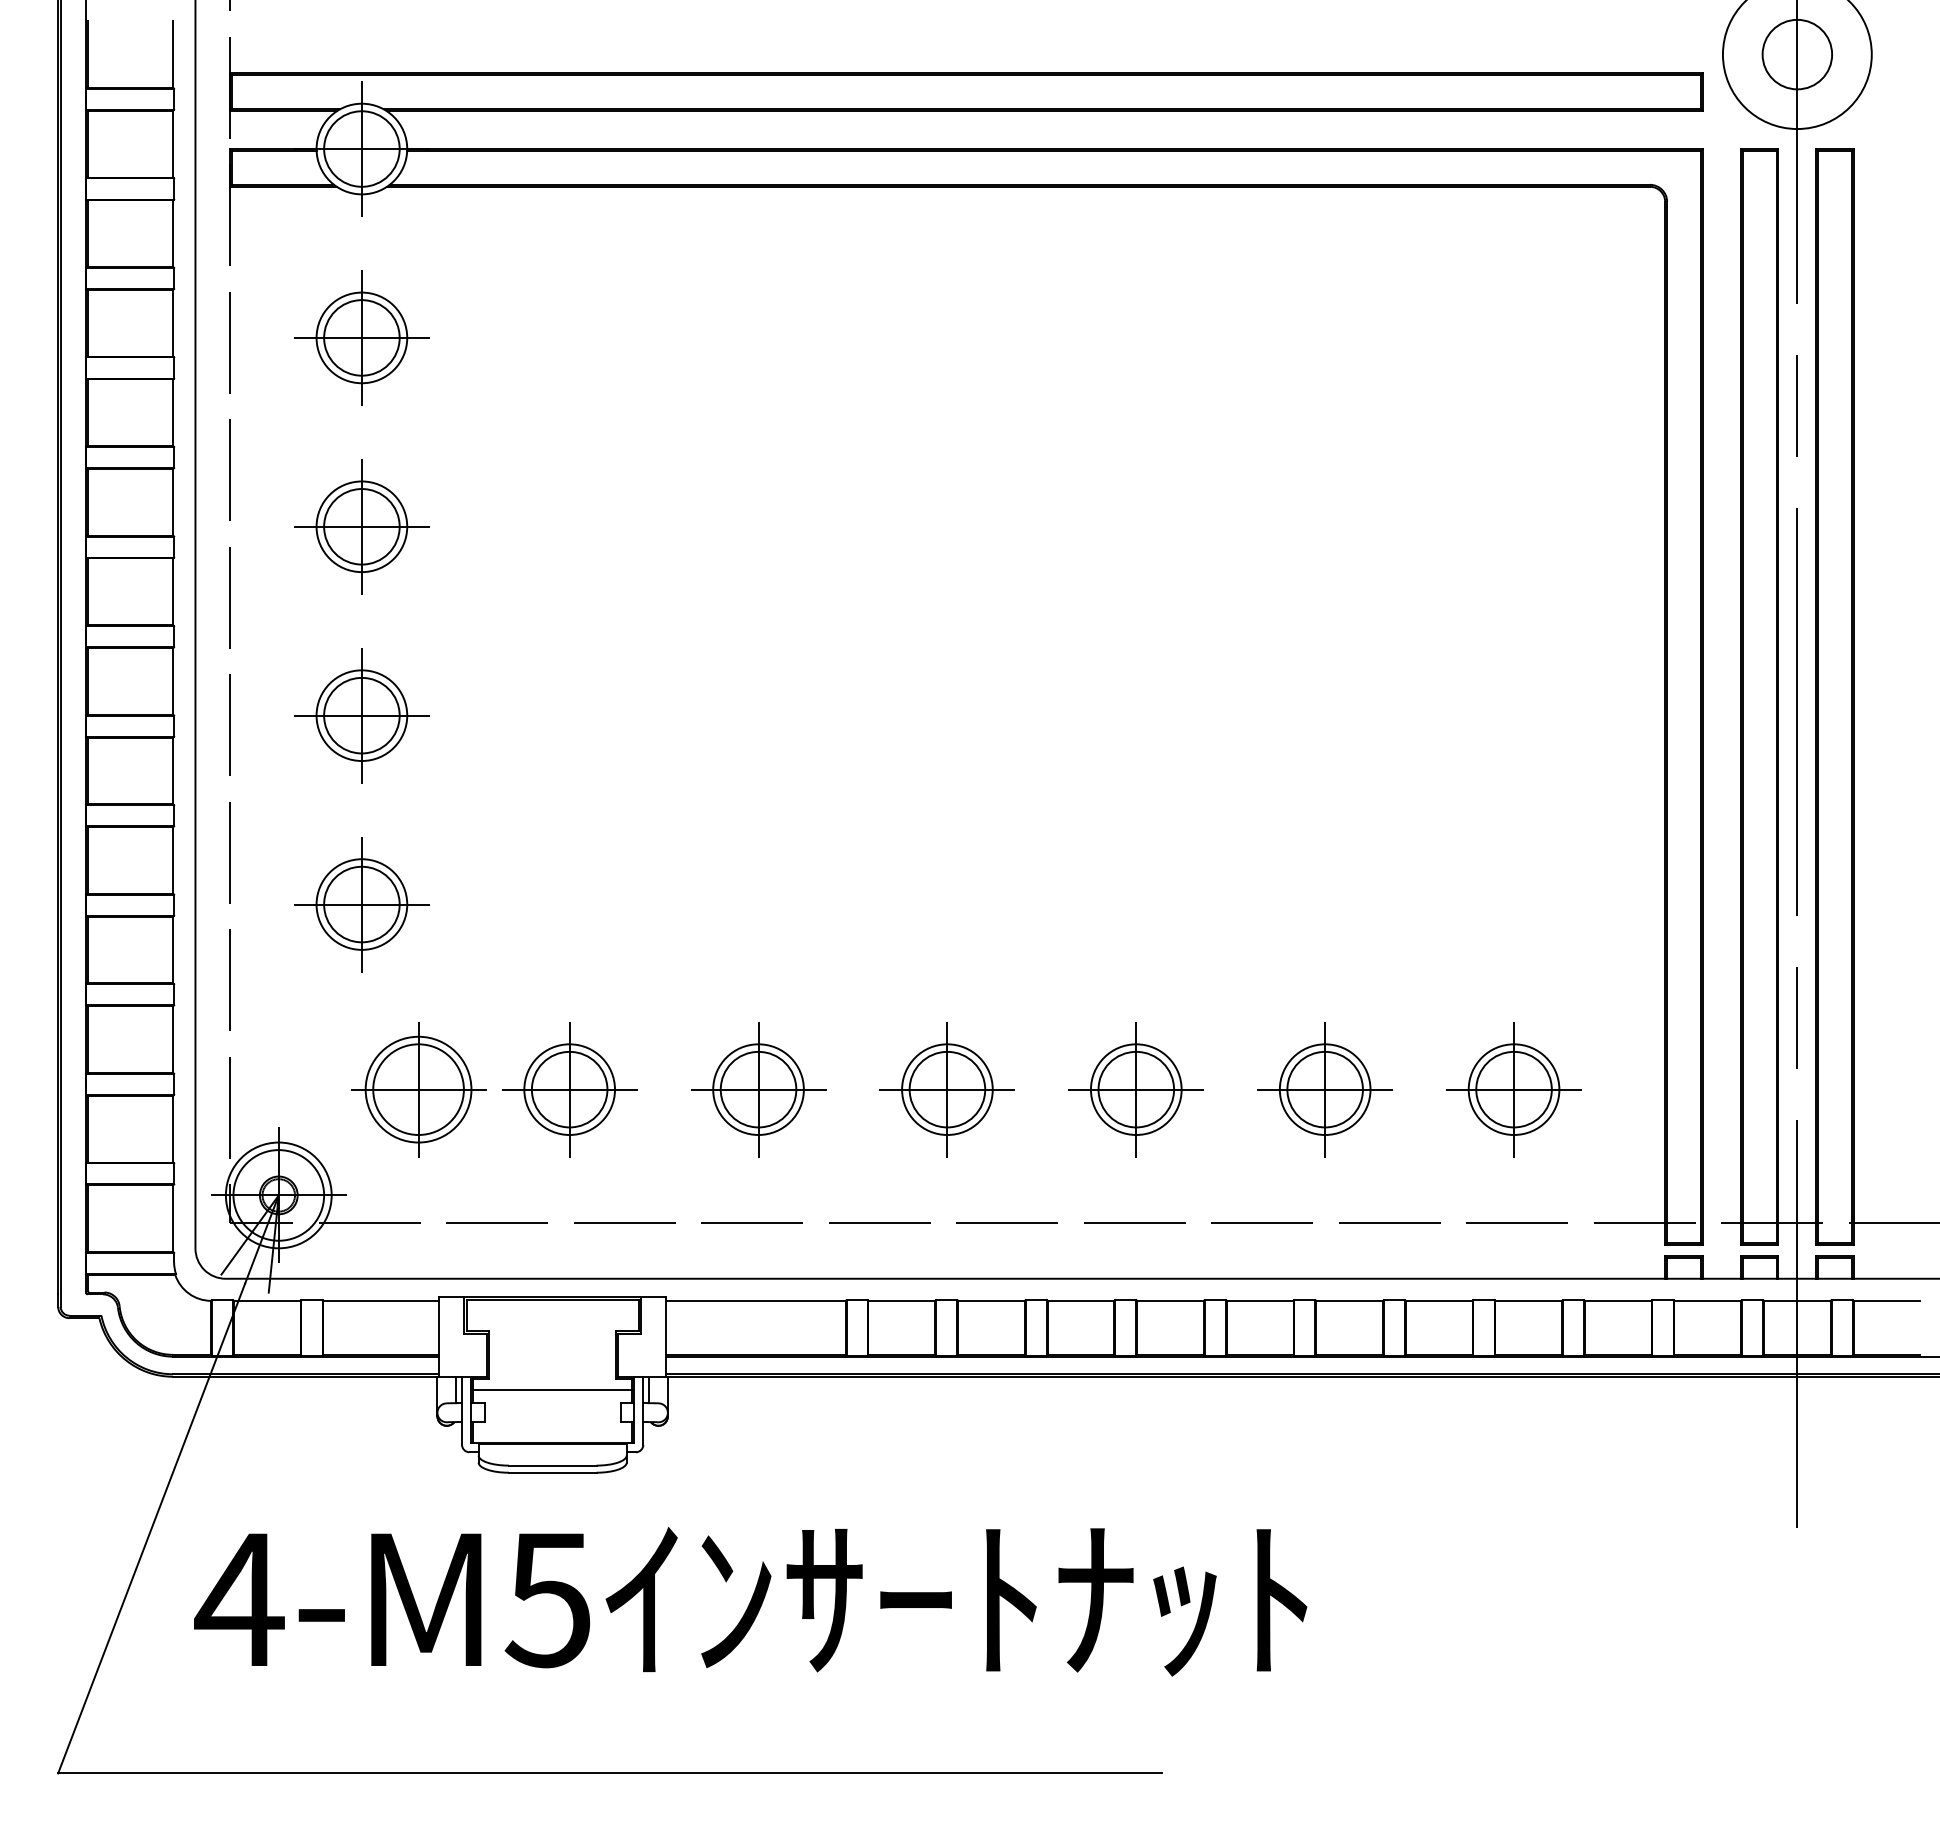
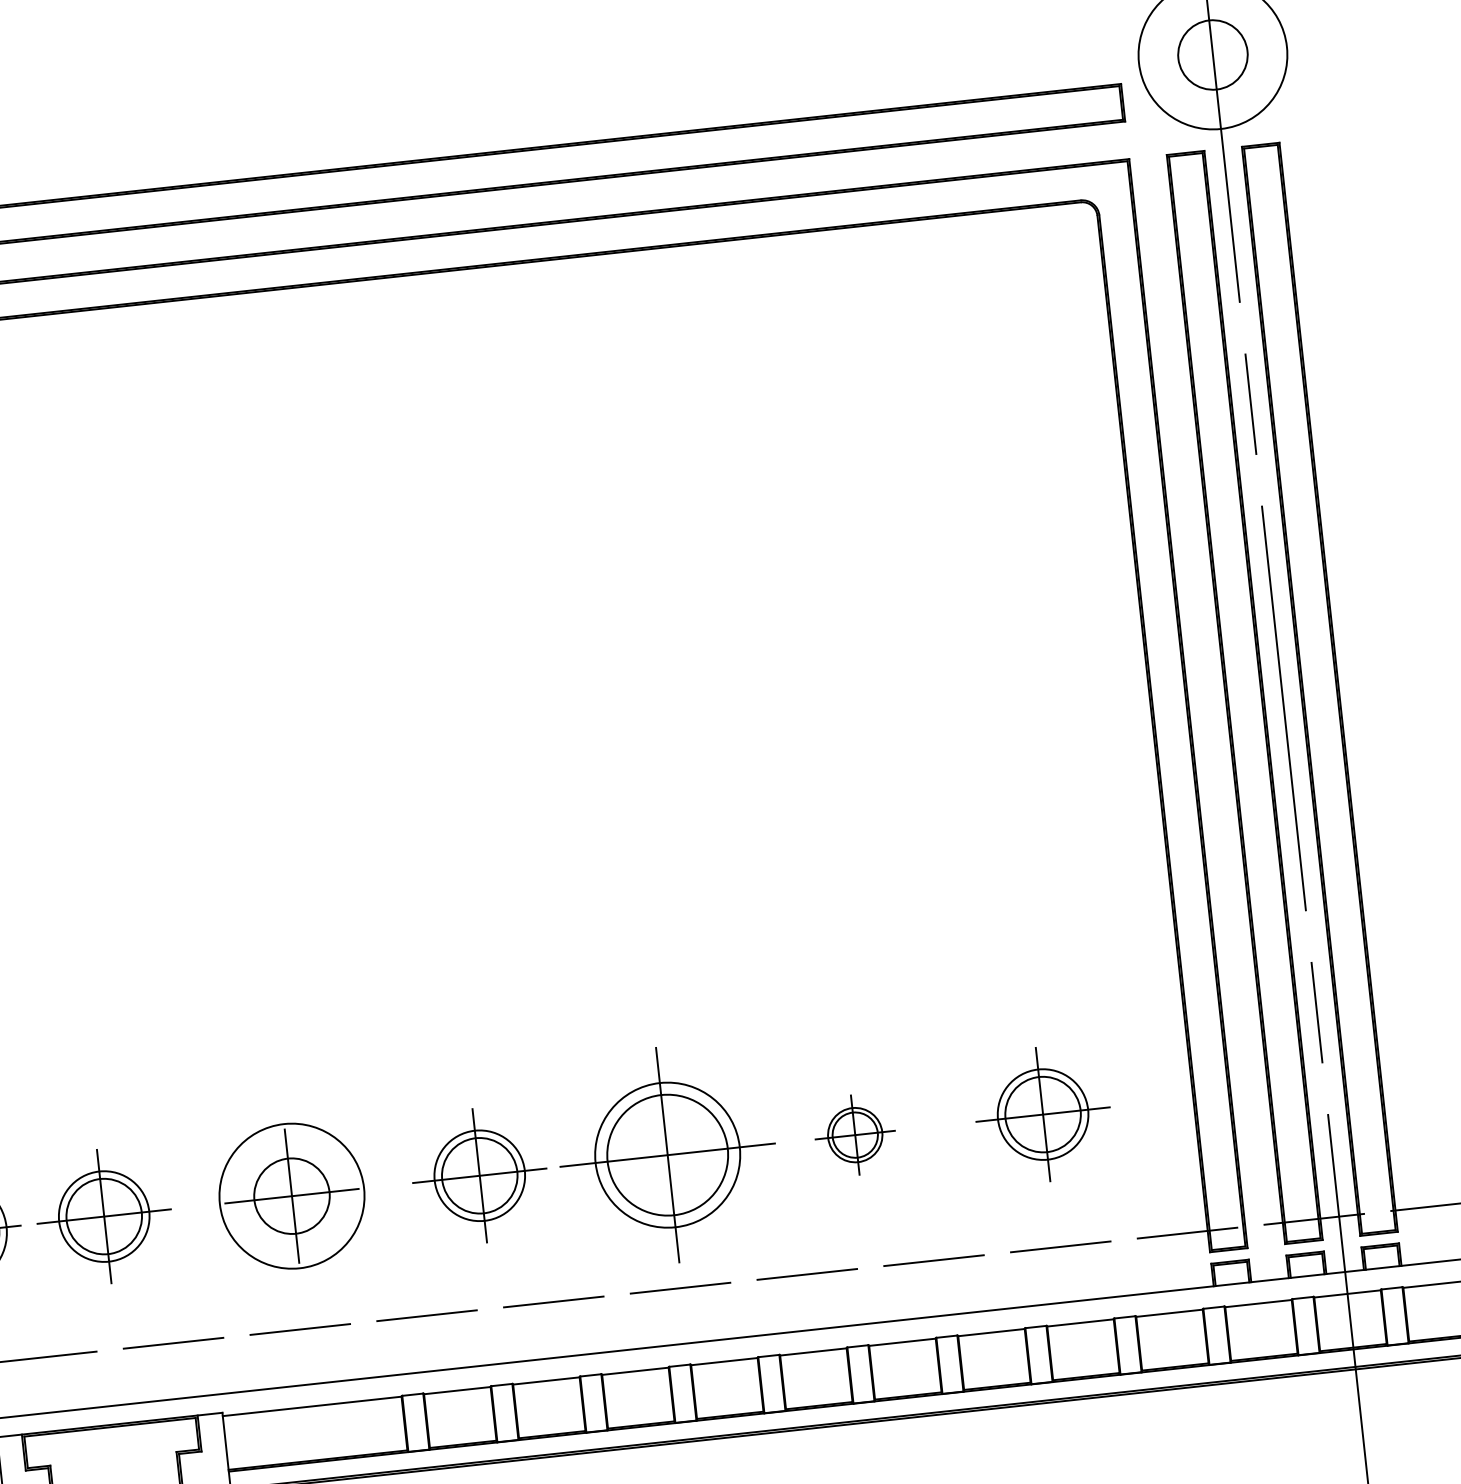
circle: (758, 1089) -> (291, 1196), size x1.6
part: (1135, 1089) -> (666, 1155), size x1.6
part: (1324, 1089) -> (854, 1134), size x0.6

